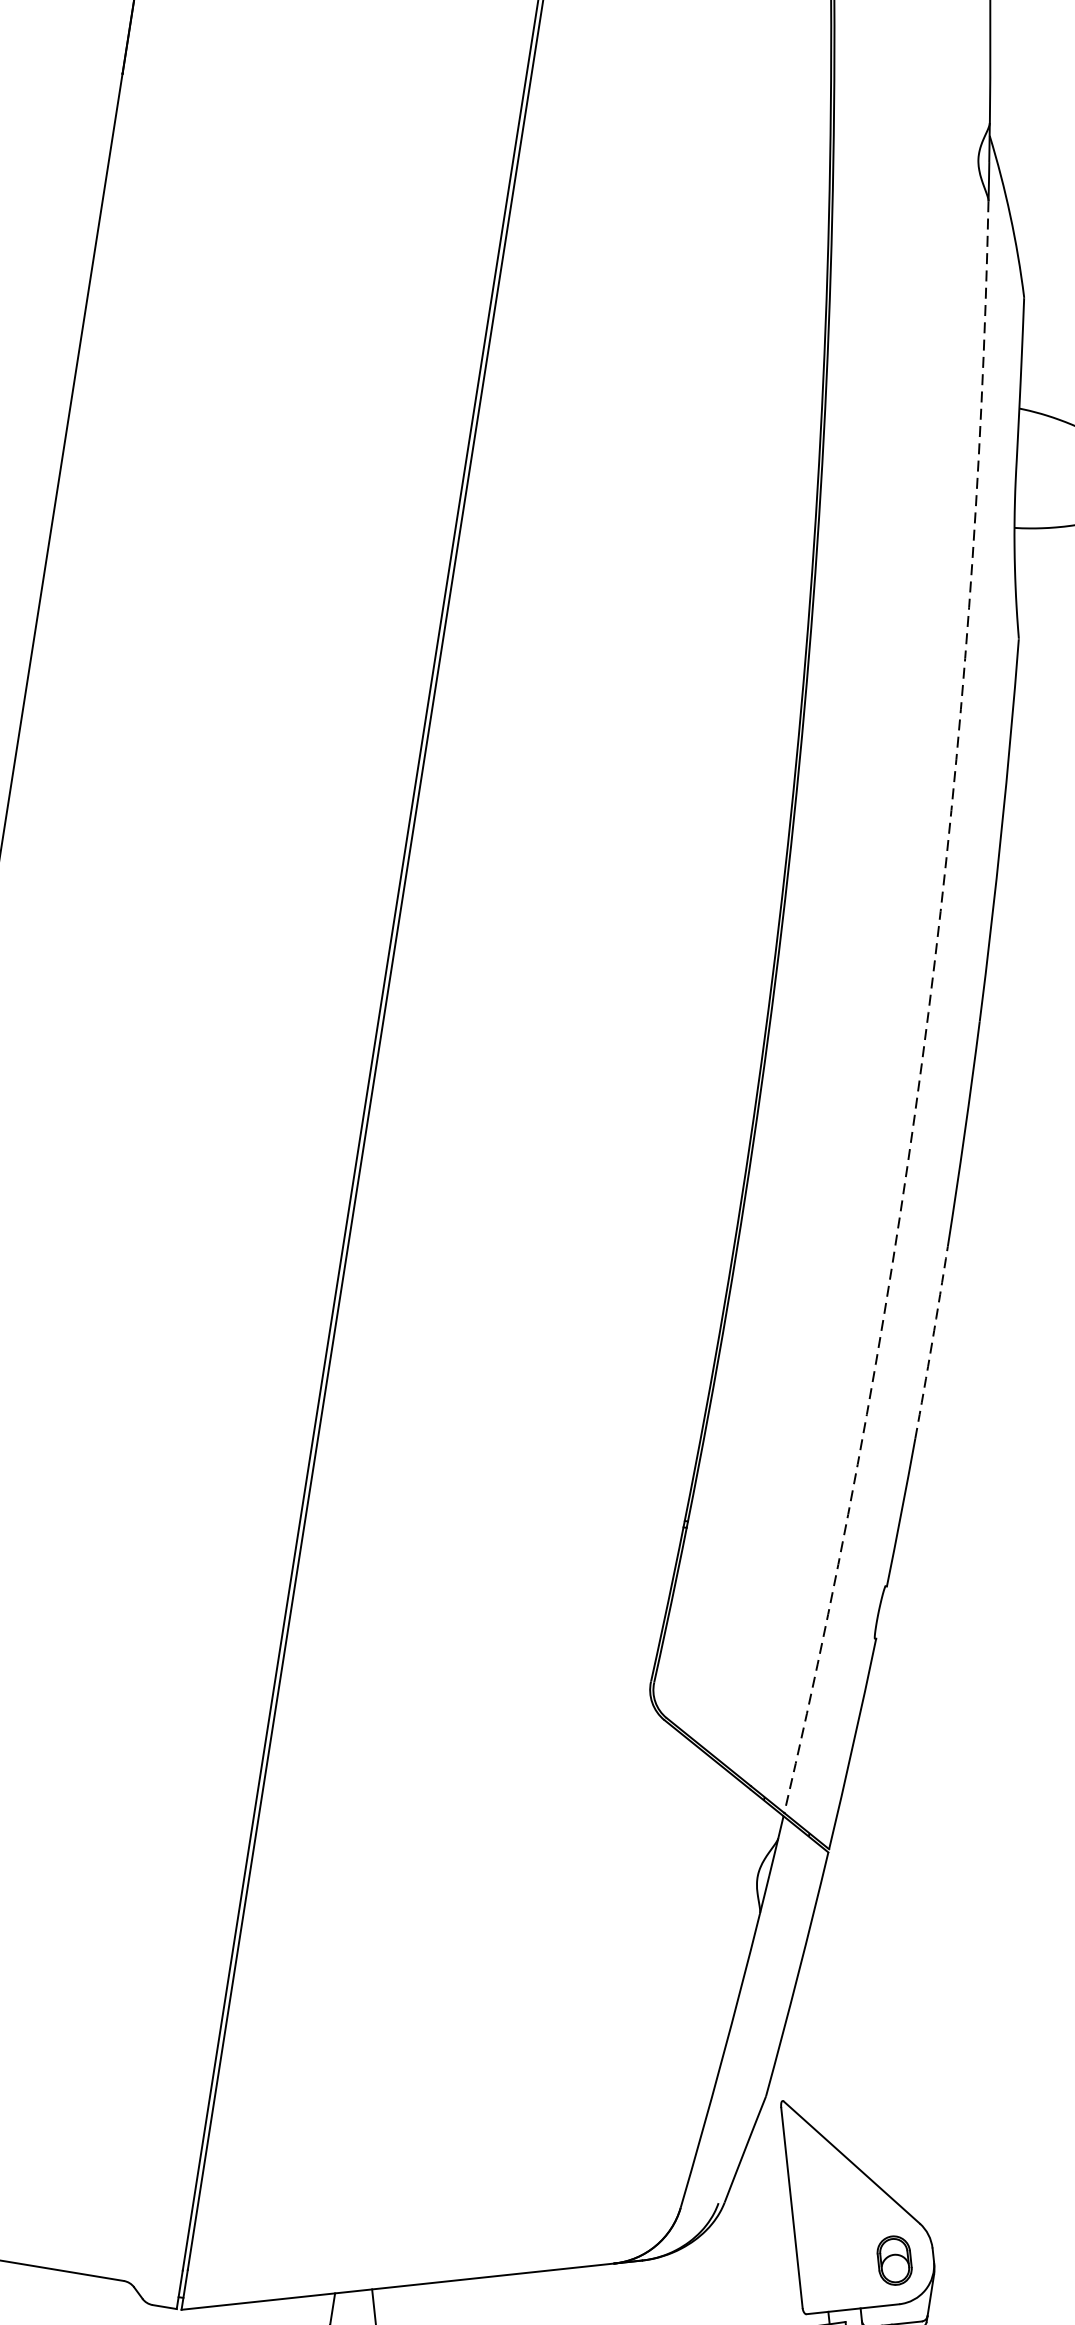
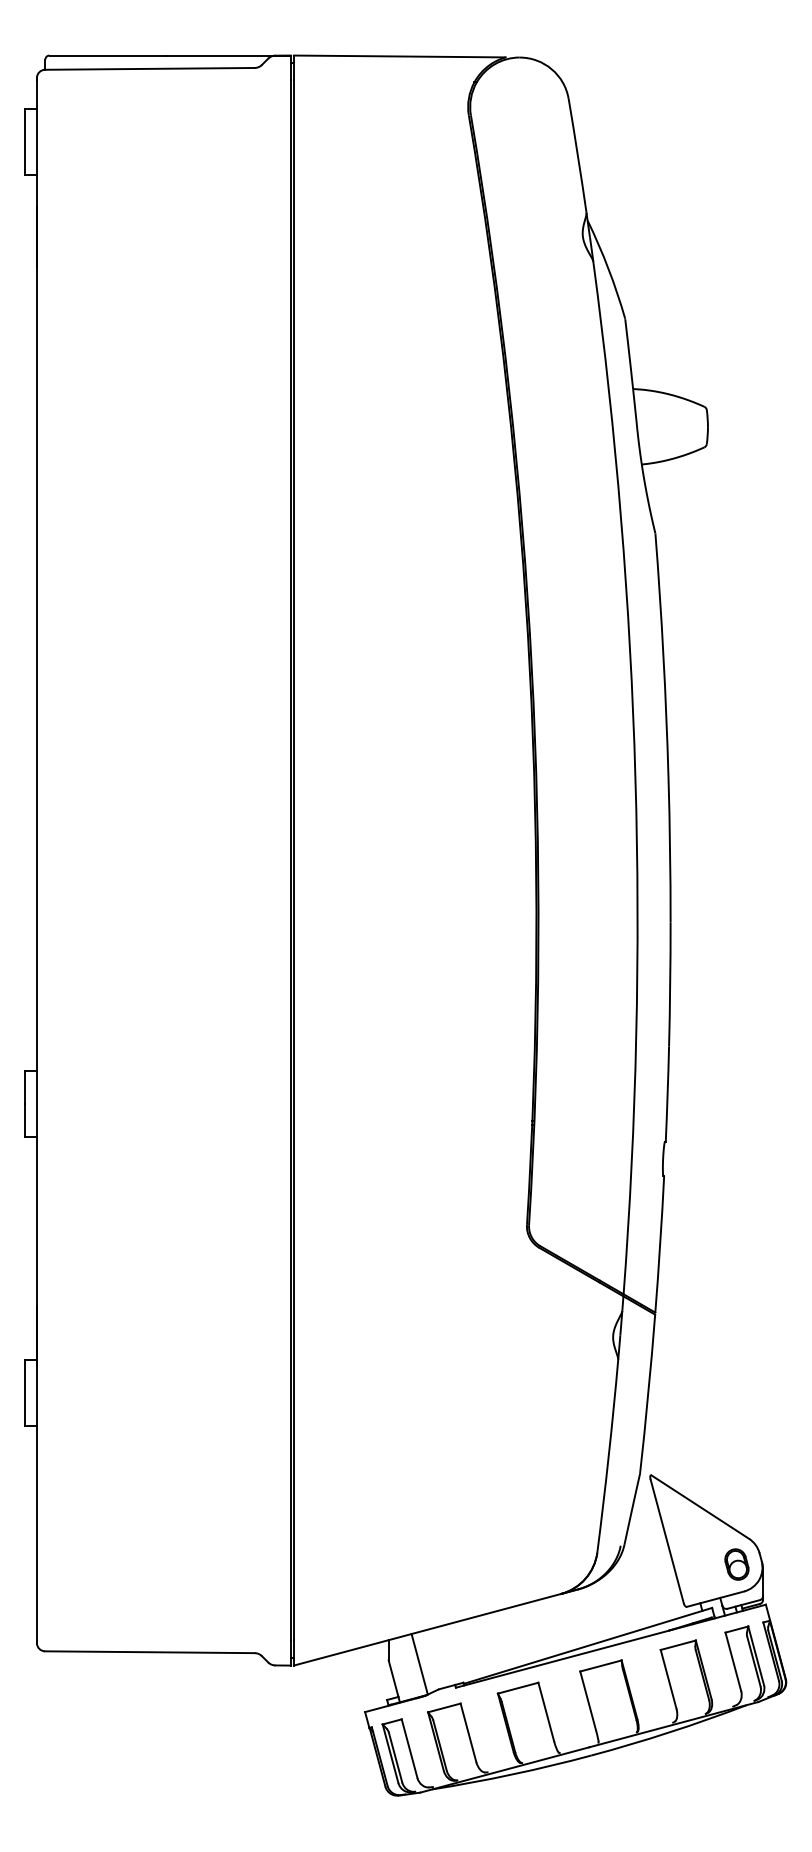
arc: (928, 1012) -> (635, 777), dashed -> solid
arc: (932, 1343) -> (670, 984), dashed -> solid

